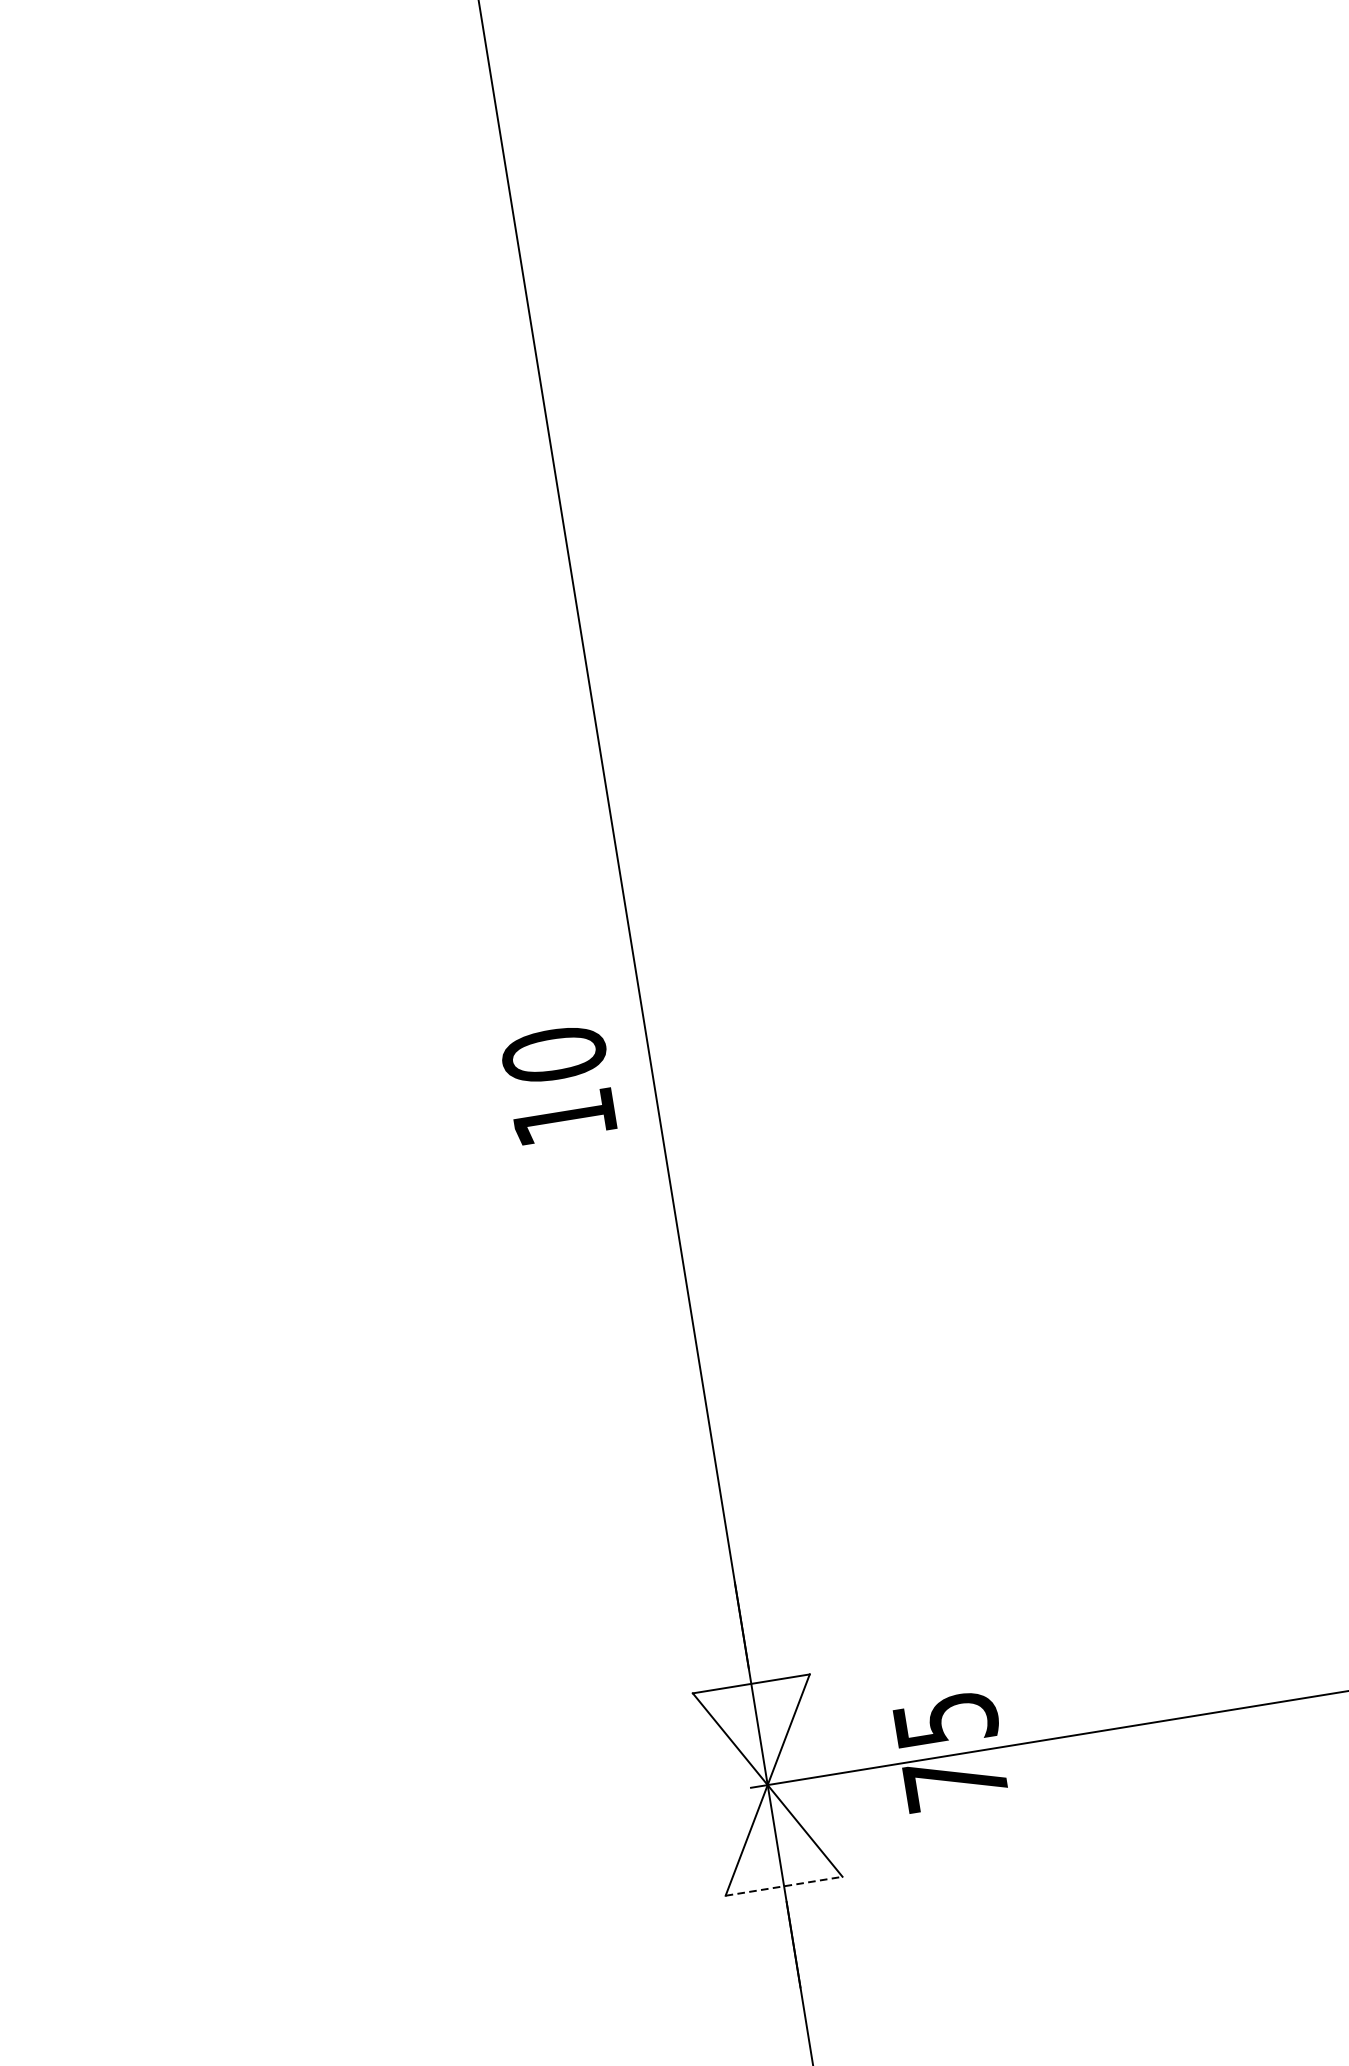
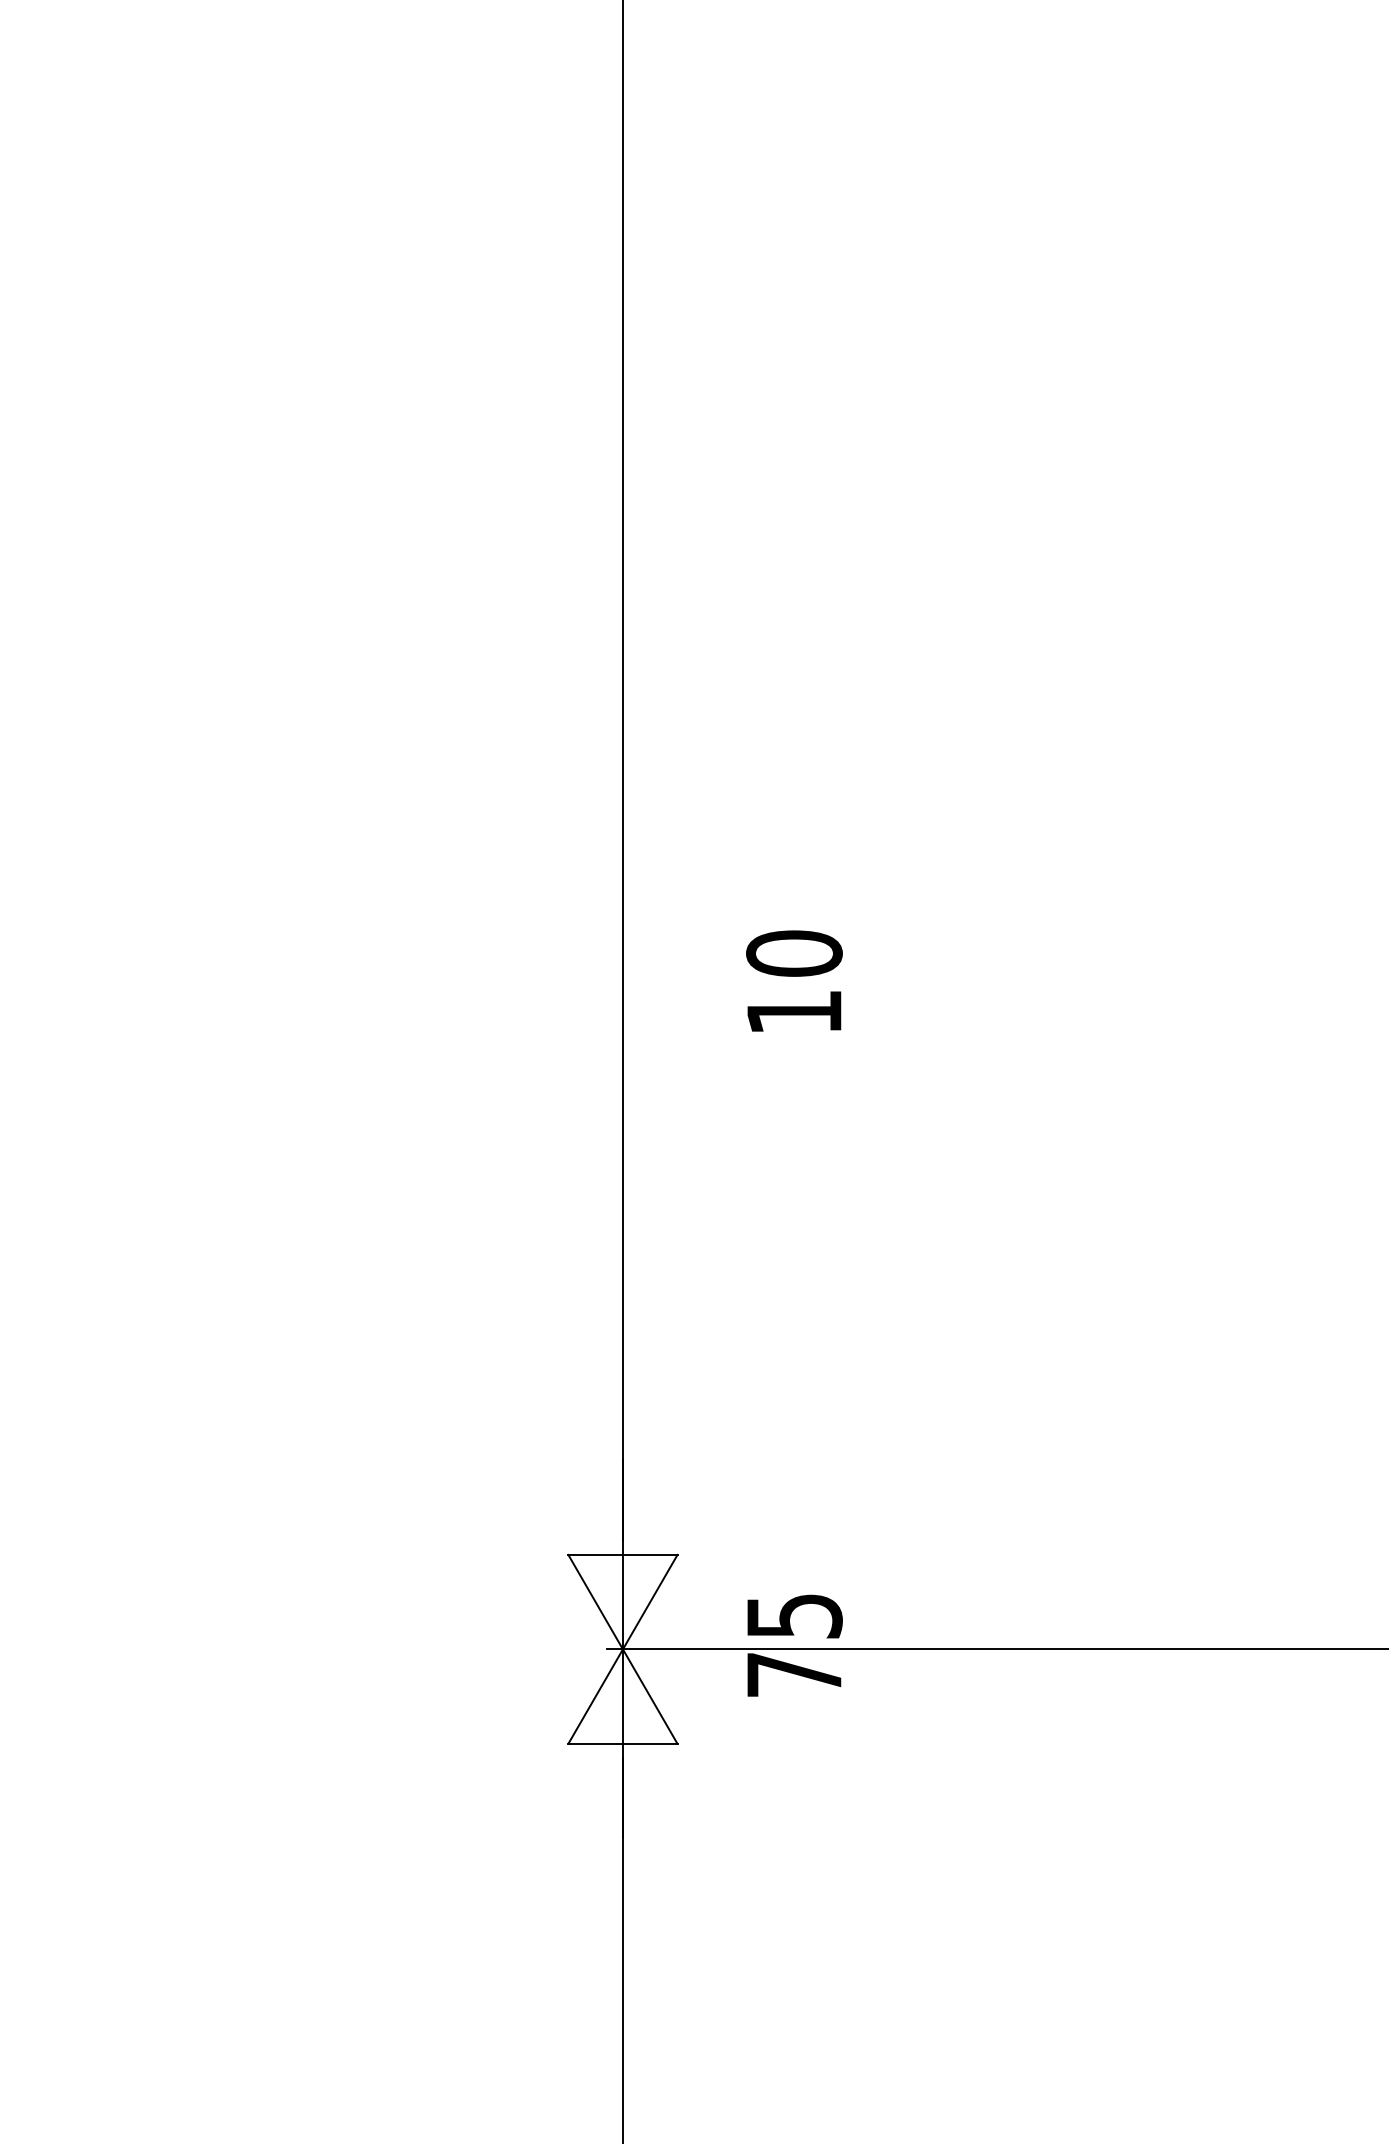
text: (559, 1083) -> (794, 980), moved
line: (783, 1886) -> (622, 1743), dashed -> solid

